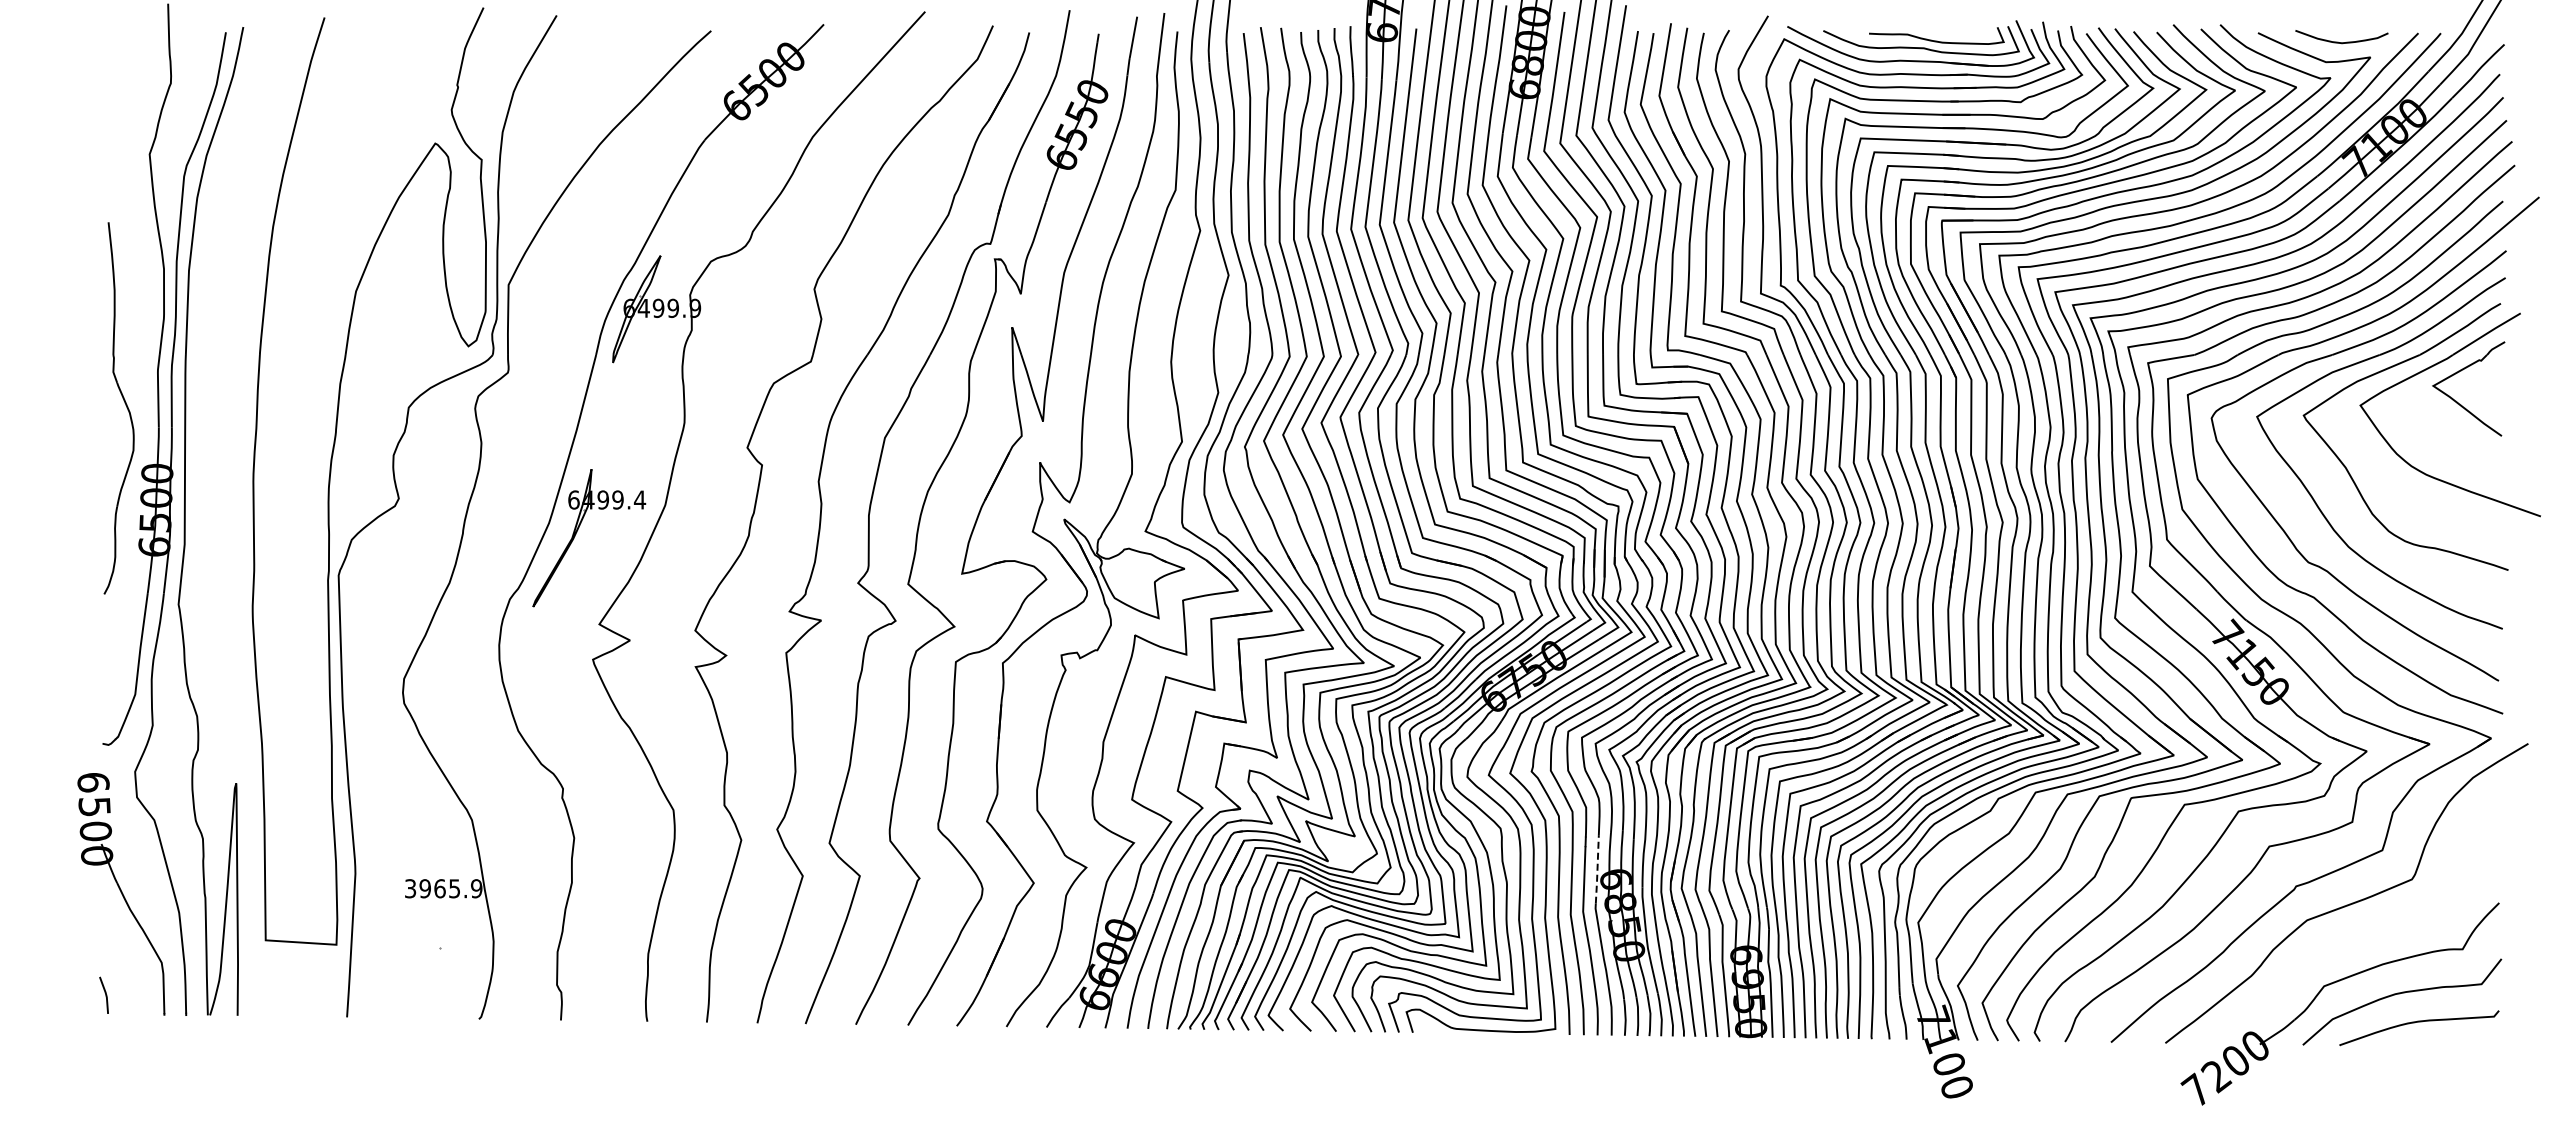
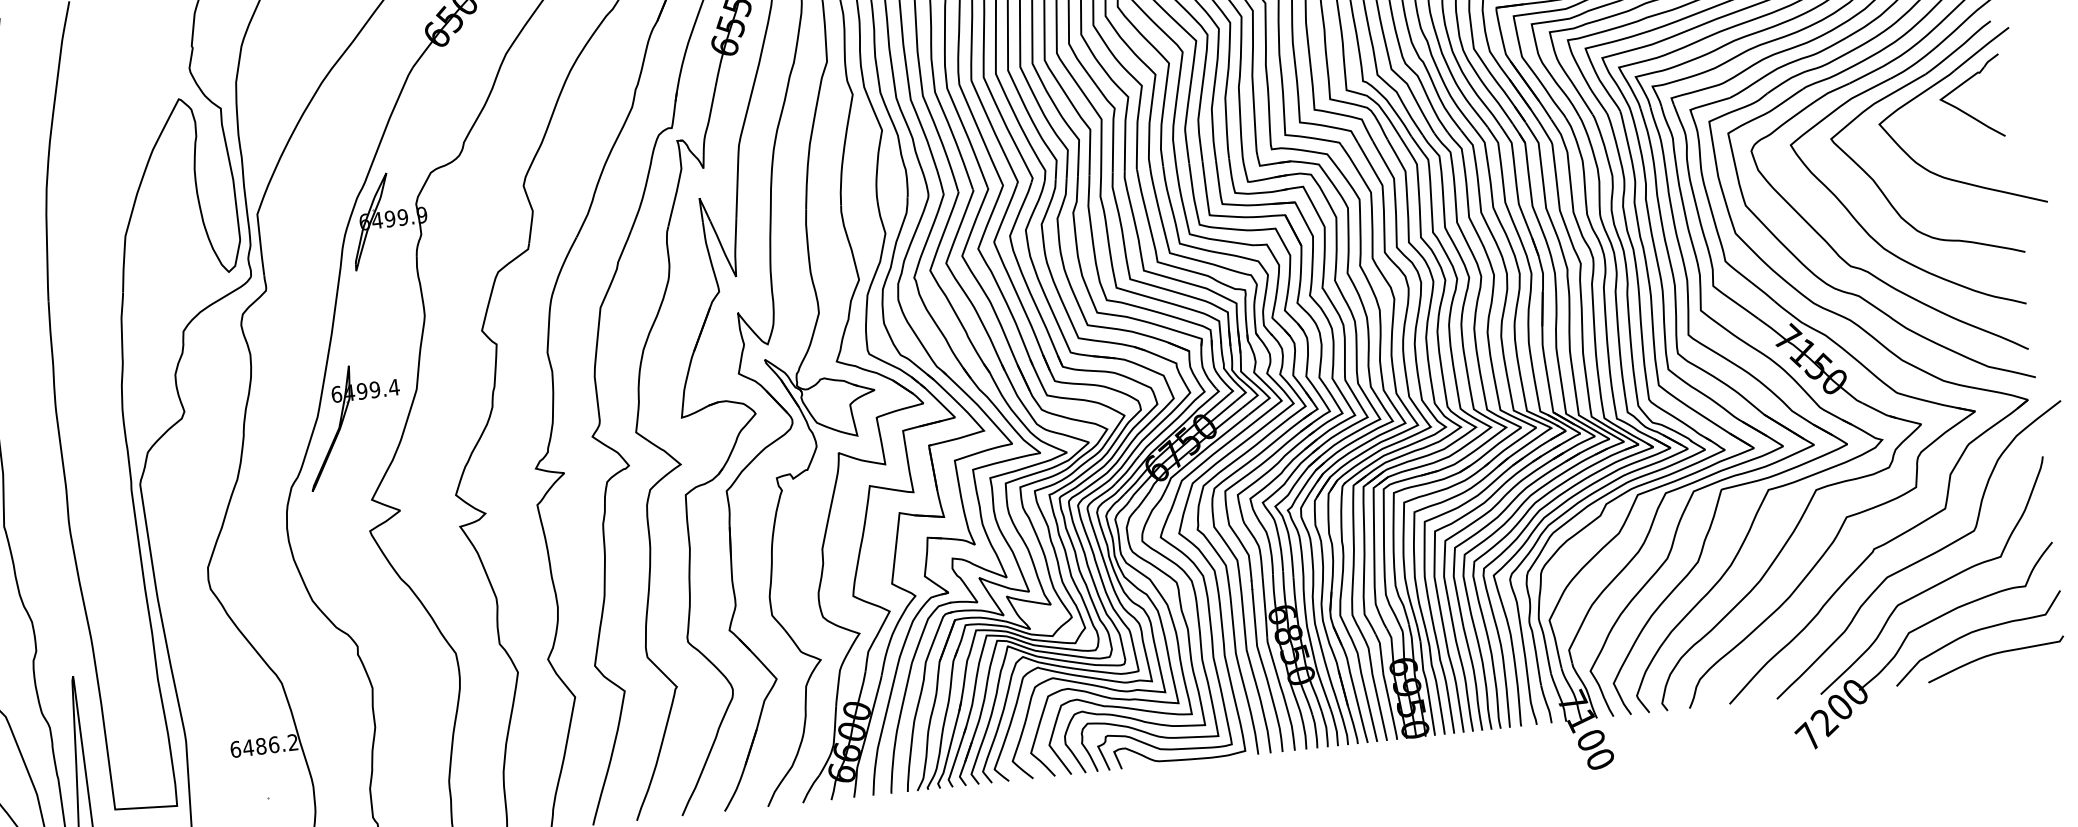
line: (1597, 869) -> (1265, 607), dashed -> solid
text: (443, 888) -> (264, 745), 3965.9 -> 6486.2
curve: (2362, 934) -> (1936, 583), added

